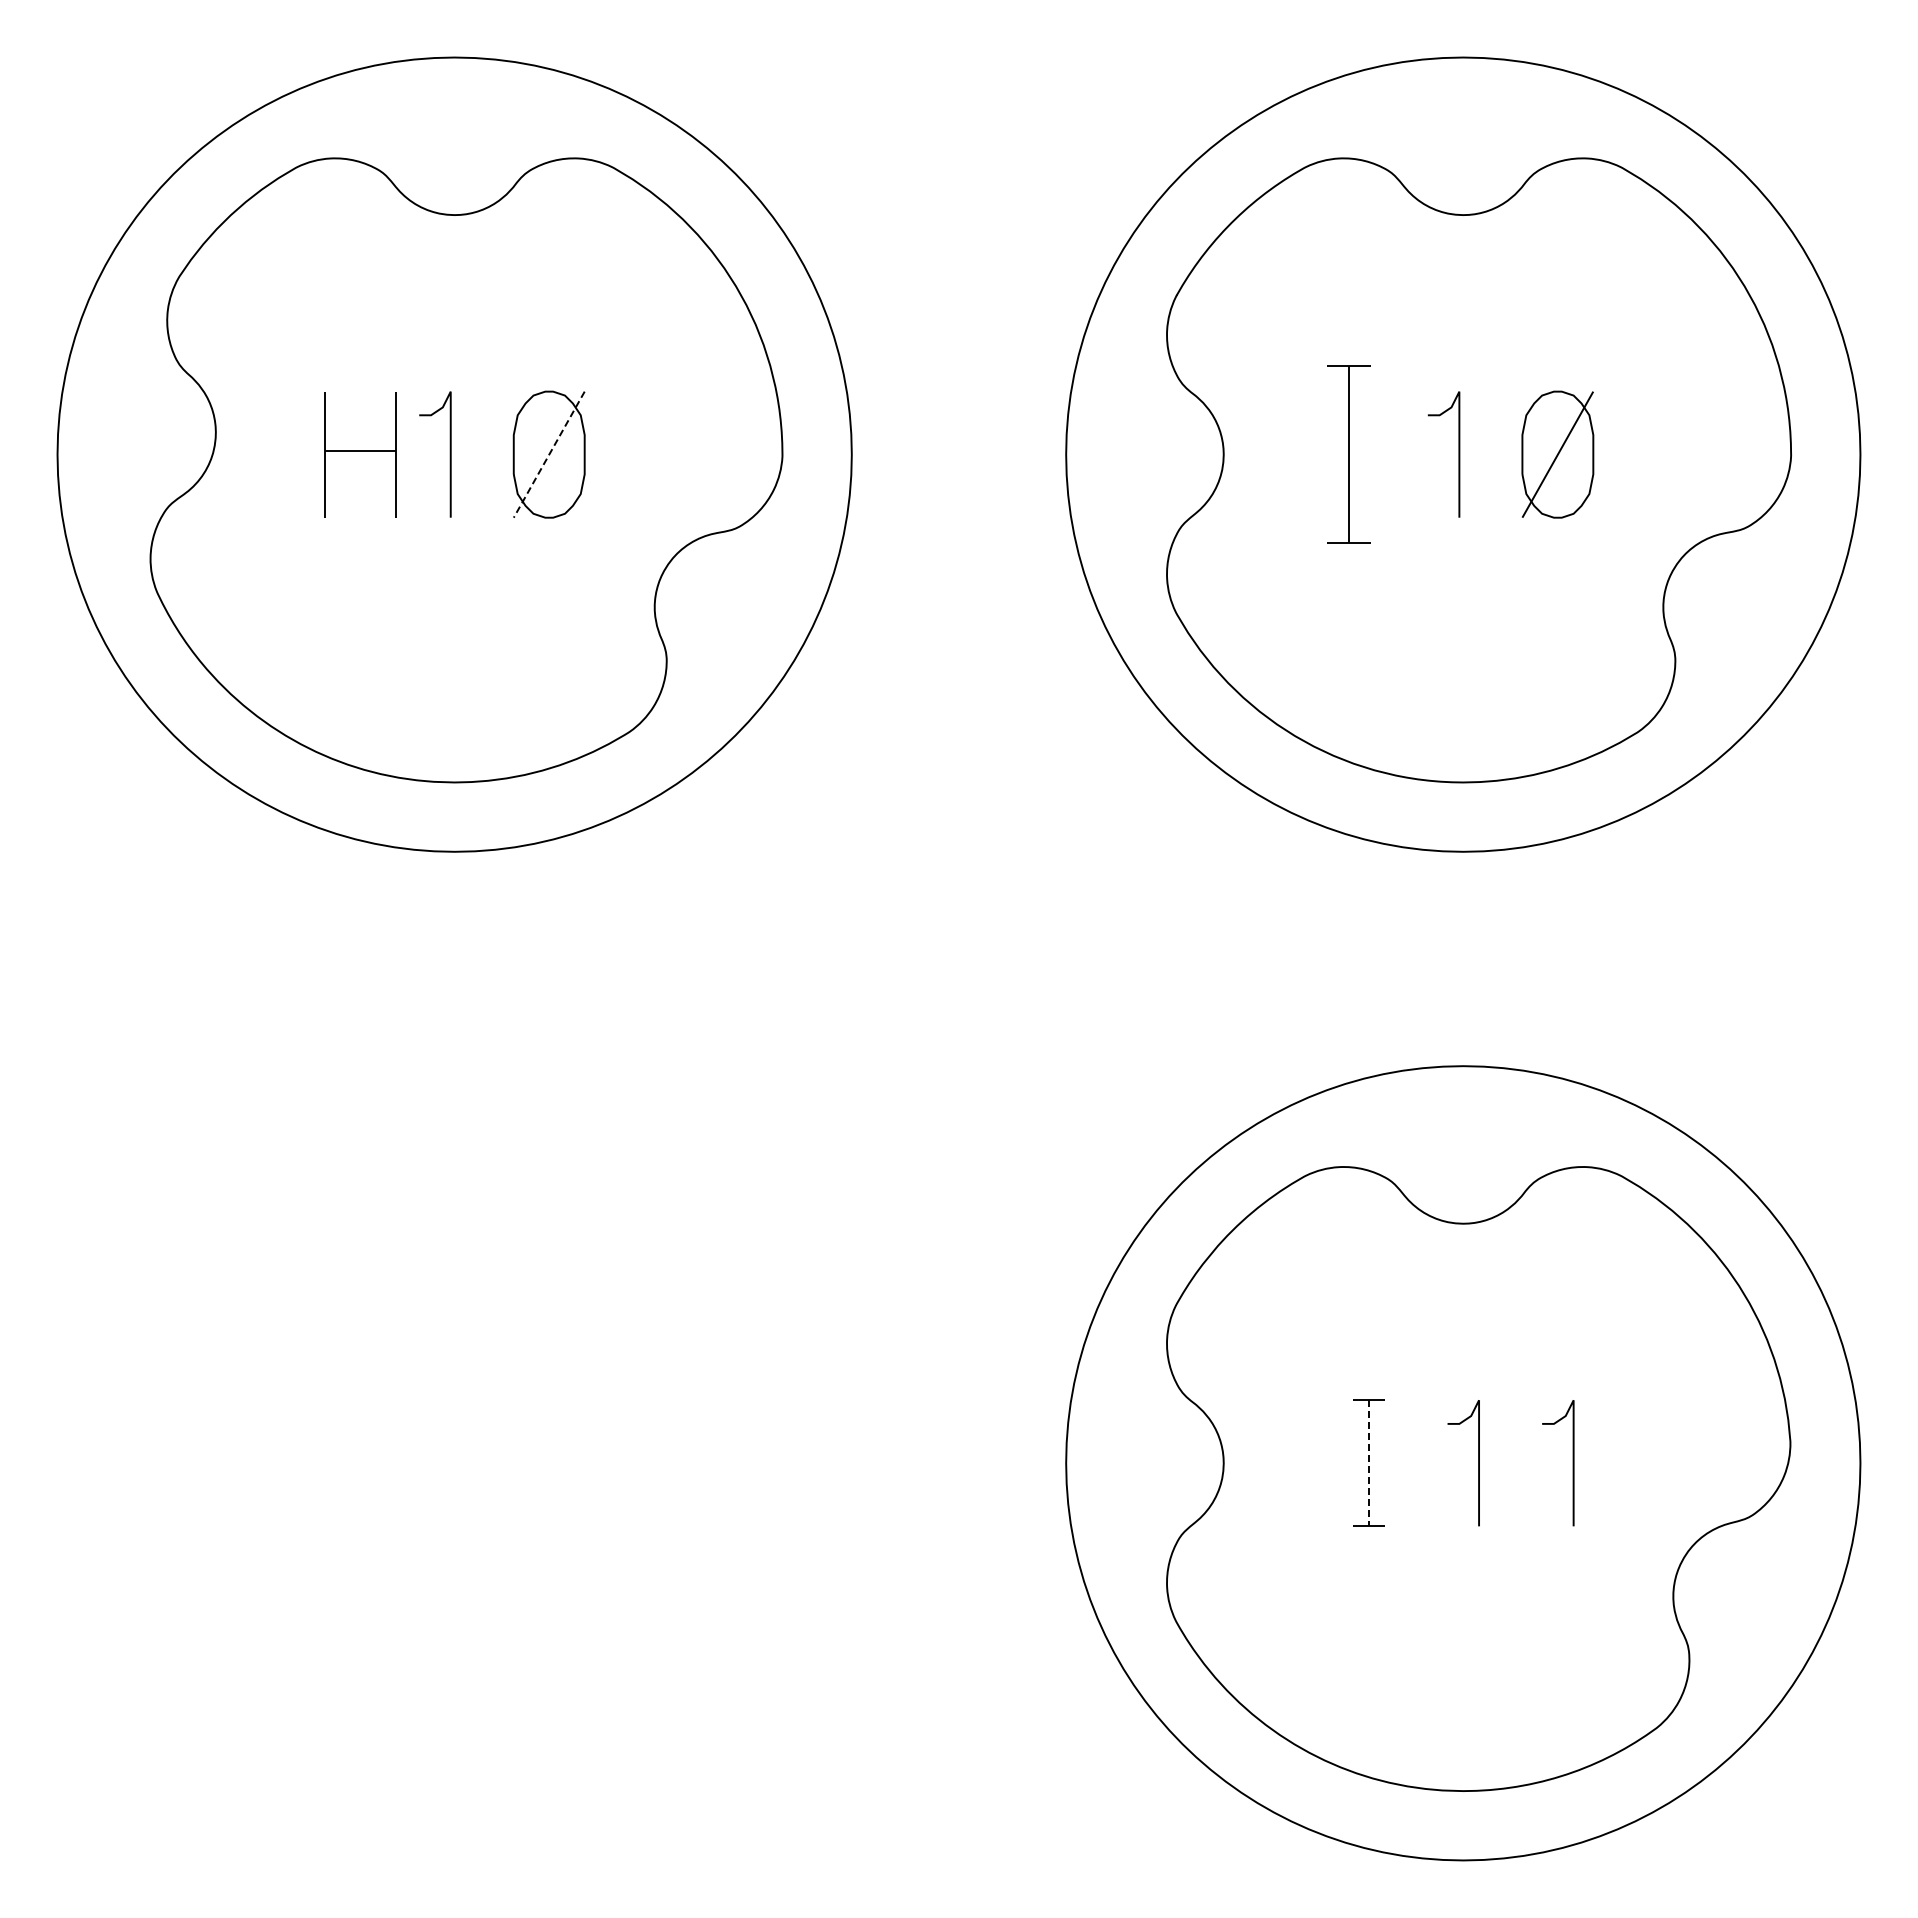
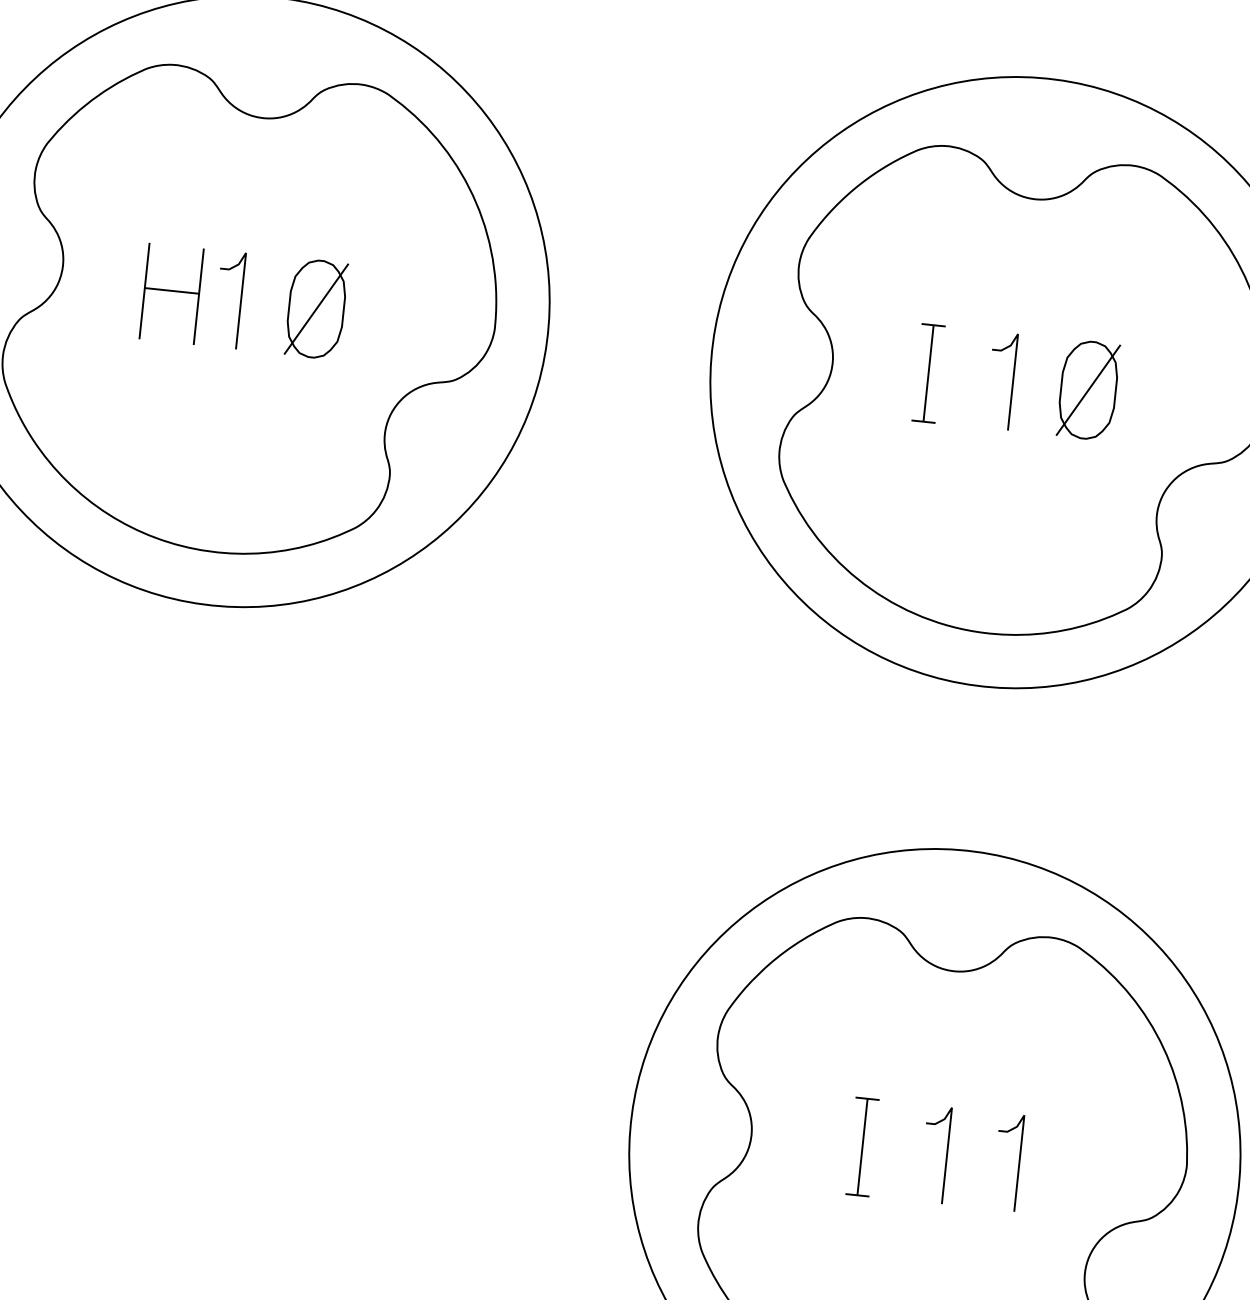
part: (1348, 454) -> (928, 373), size x0.71
line: (549, 455) -> (316, 309), dashed -> solid
line: (1368, 1463) -> (862, 1147), dashed -> solid

